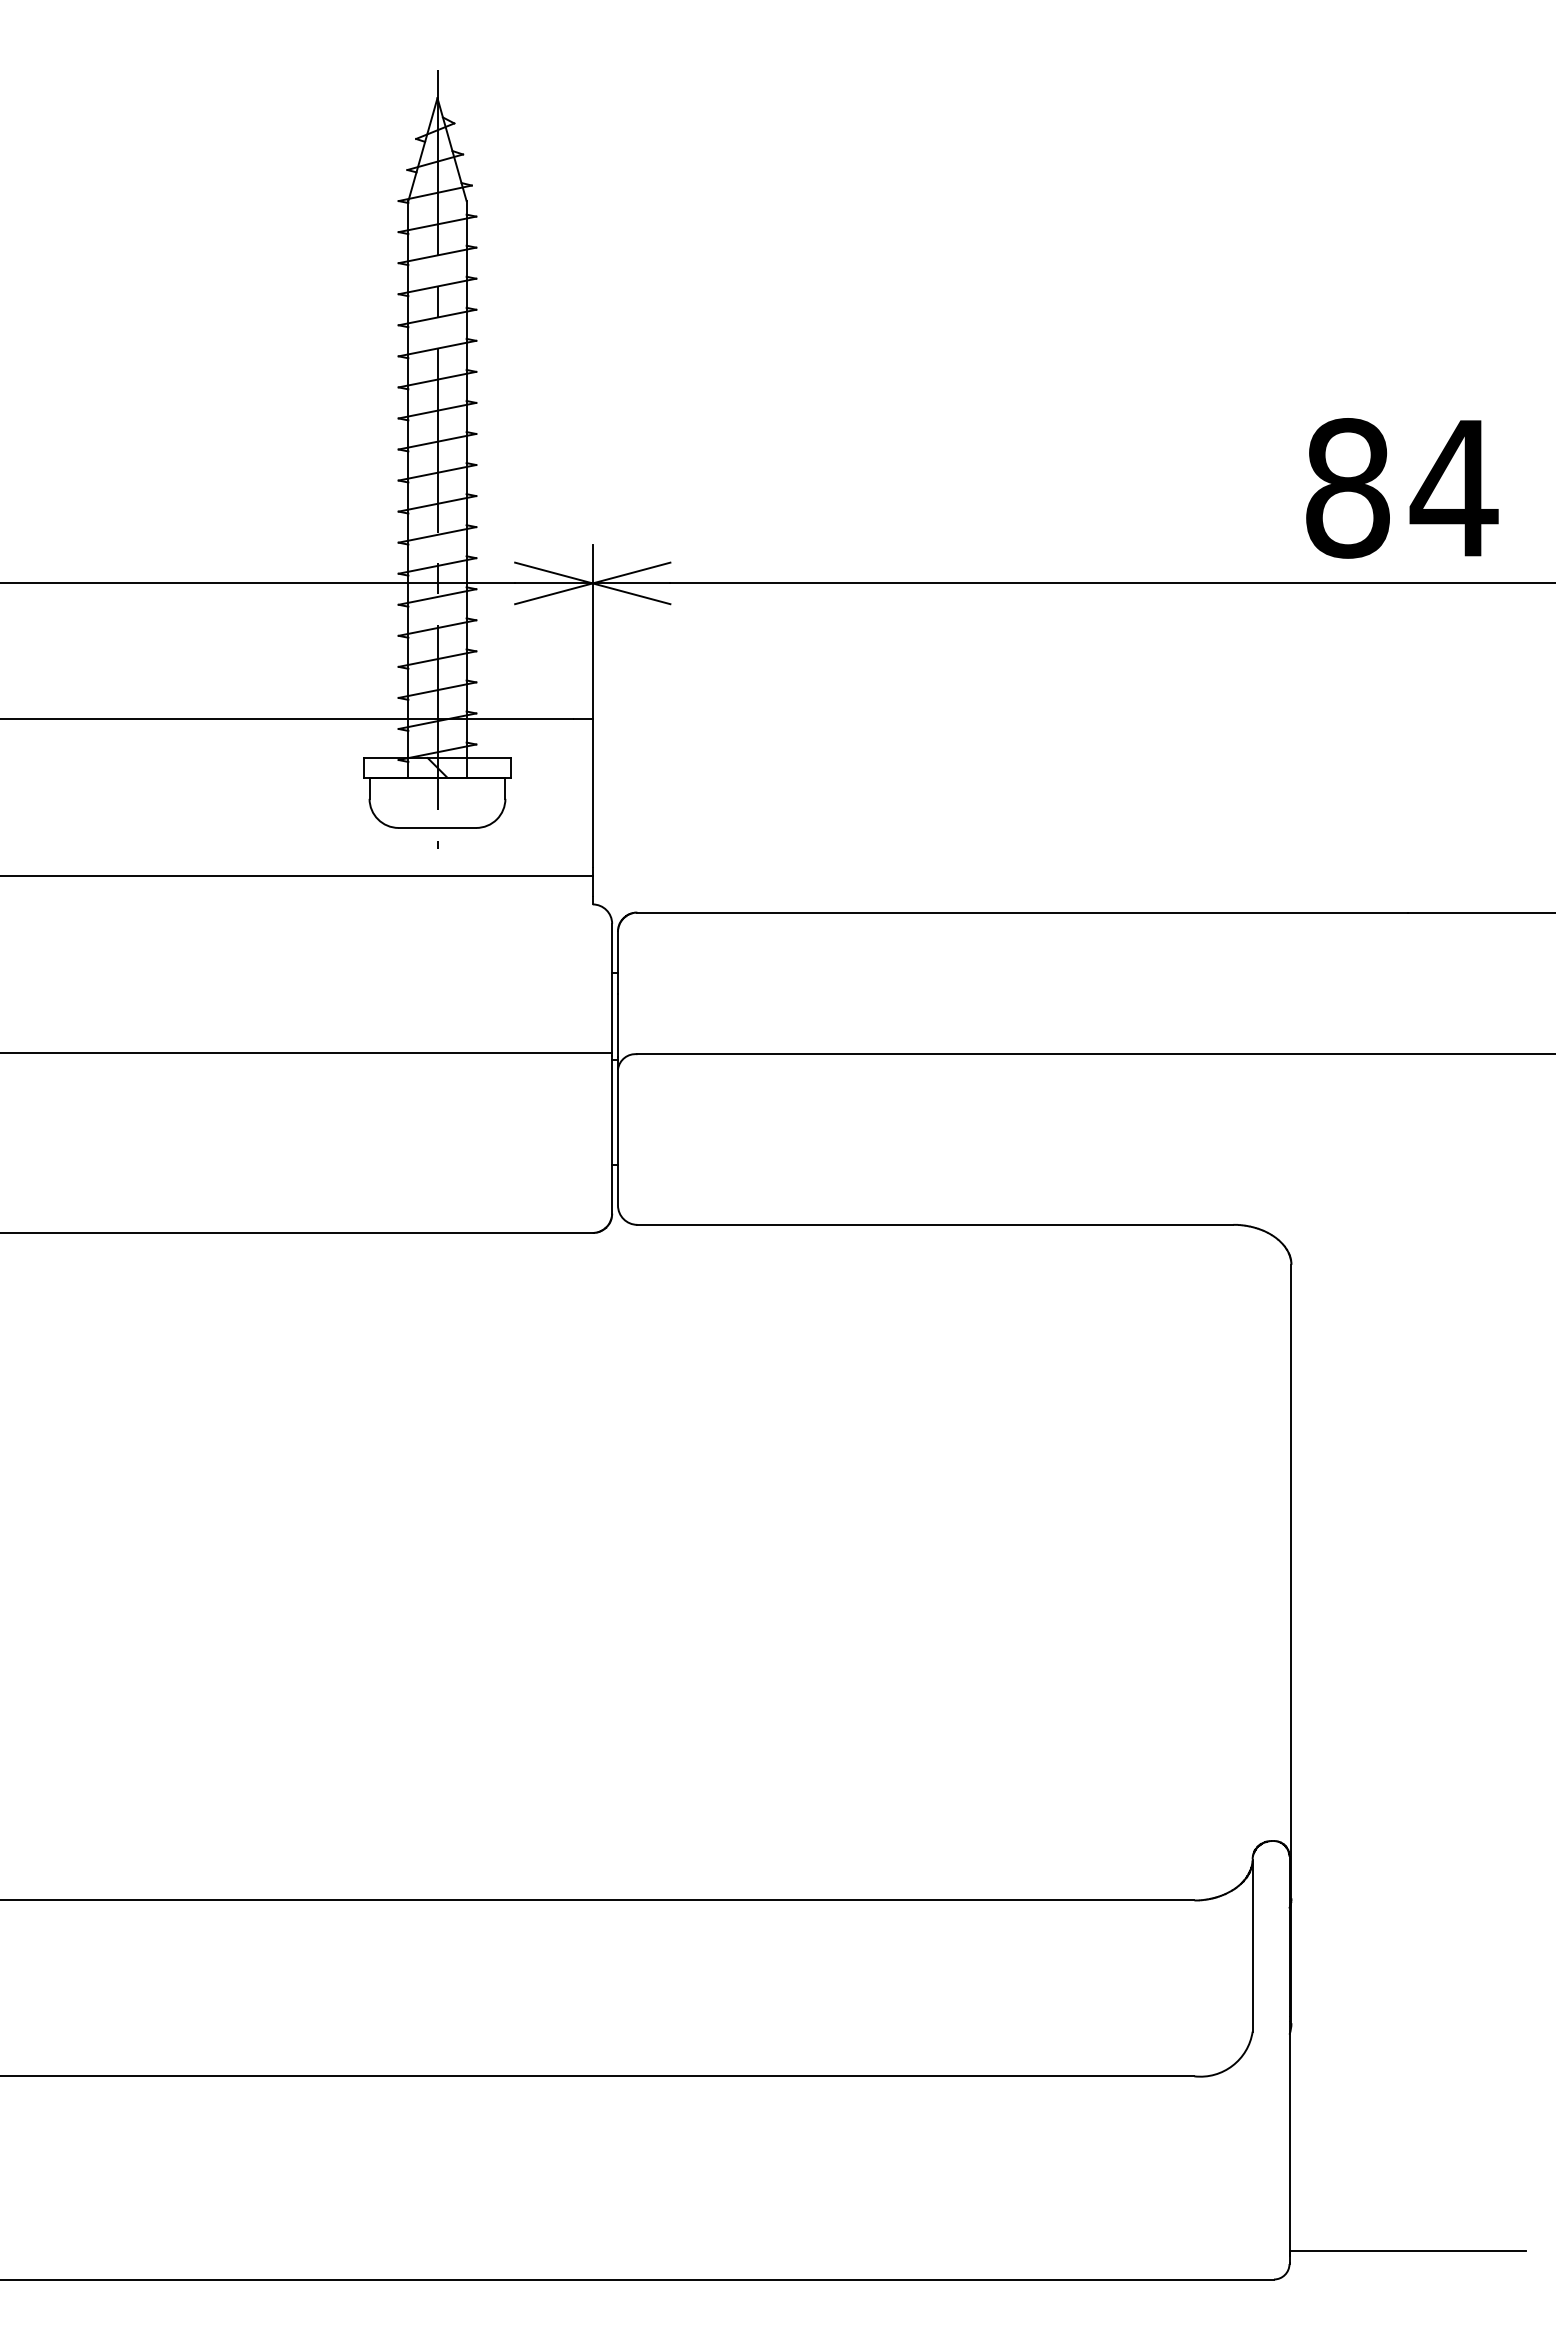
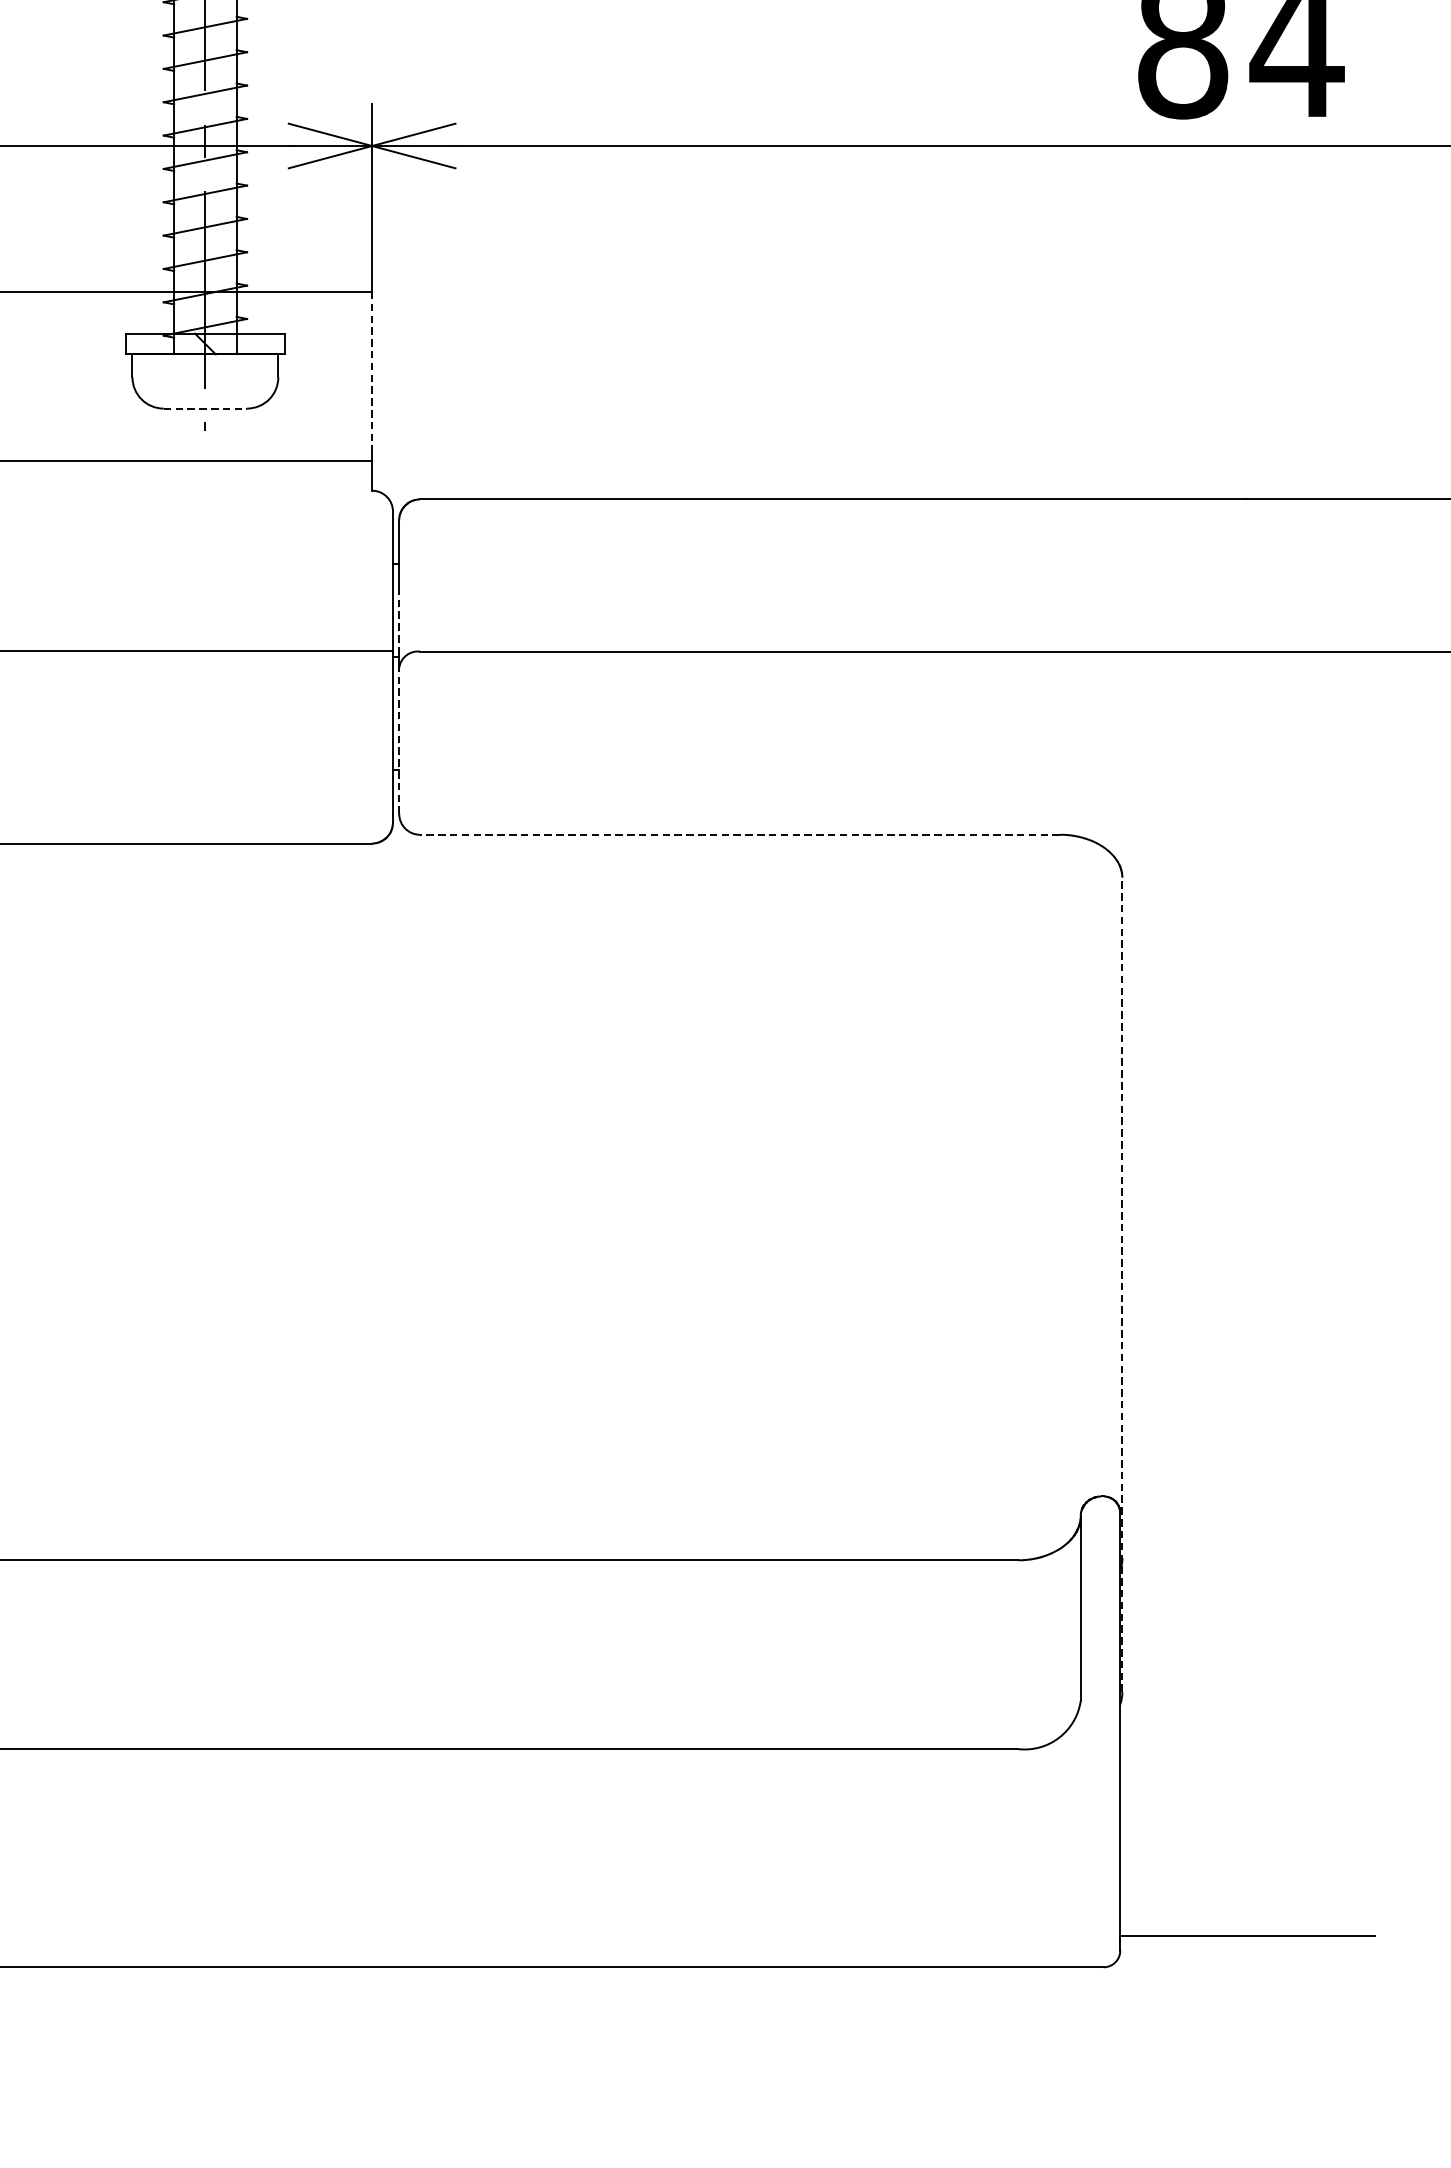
line: (592, 793) -> (371, 371), solid -> dashed
line: (437, 827) -> (205, 408), solid -> dashed
line: (617, 1025) -> (398, 620), solid -> dashed
line: (617, 1136) -> (398, 739), solid -> dashed
line: (935, 1224) -> (740, 834), solid -> dashed
line: (1291, 1643) -> (1122, 1284), solid -> dashed

